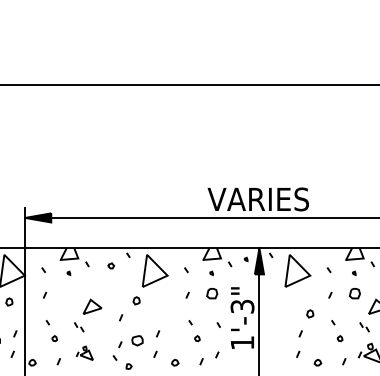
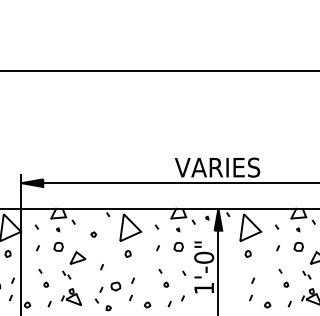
curve: (110, 264) -> (93, 233), moved
part: (69, 293) -> (58, 246), added
part: (135, 300) -> (127, 253), moved
text: (242, 306) -> (204, 257), 1'-3" -> 1'-0"
part: (309, 313) -> (247, 253), moved
part: (84, 352) -> (71, 296), size x1.43

